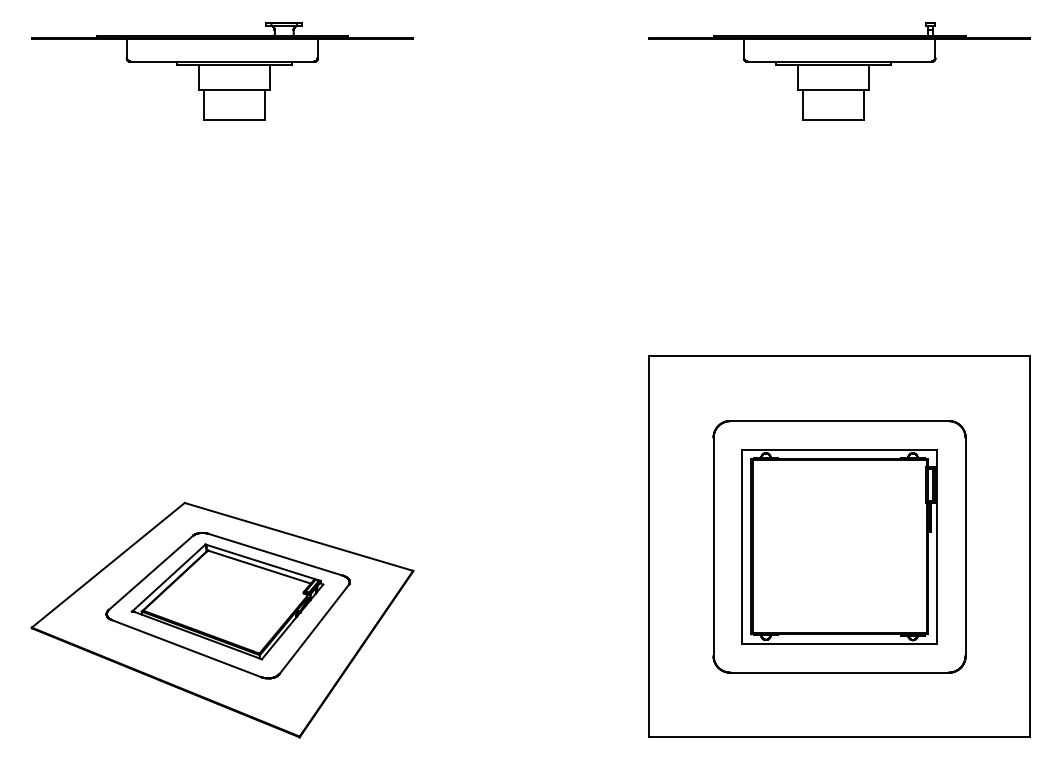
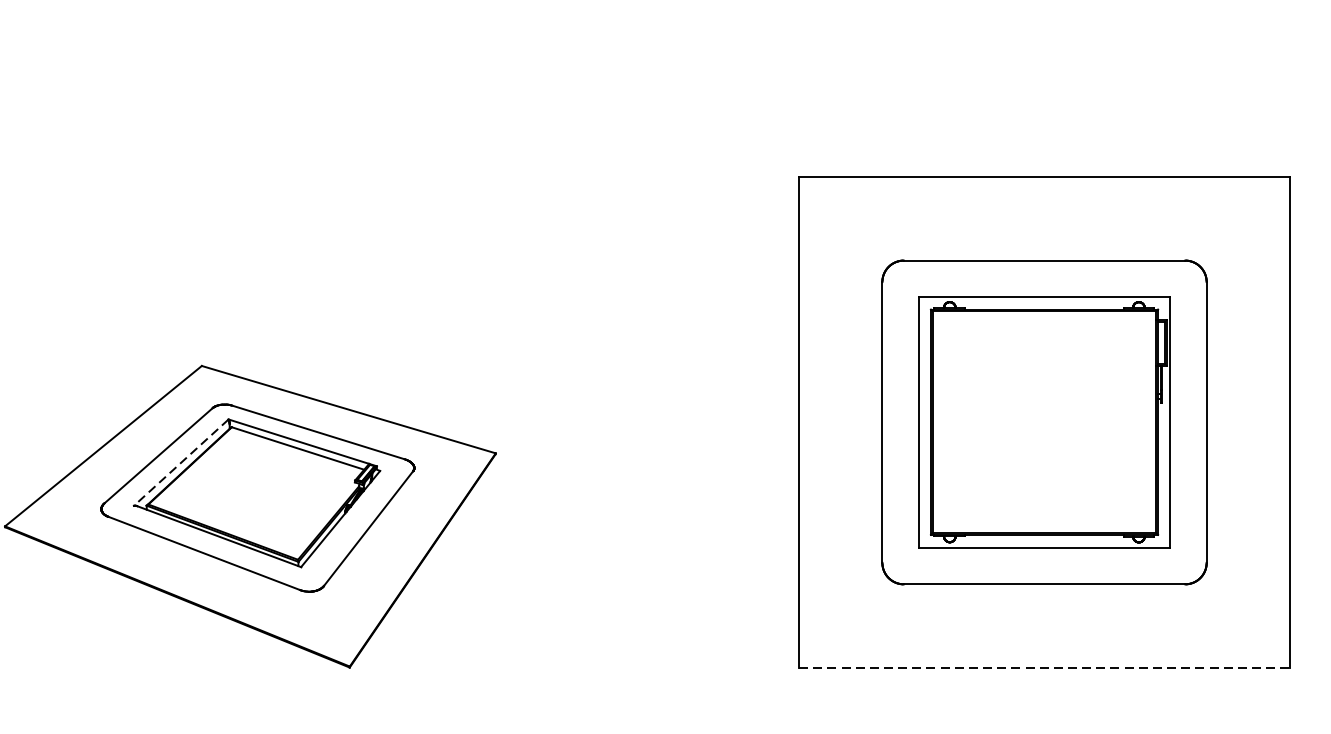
line: (168, 578) -> (180, 463), solid -> dashed
line: (839, 737) -> (1044, 667), solid -> dashed

